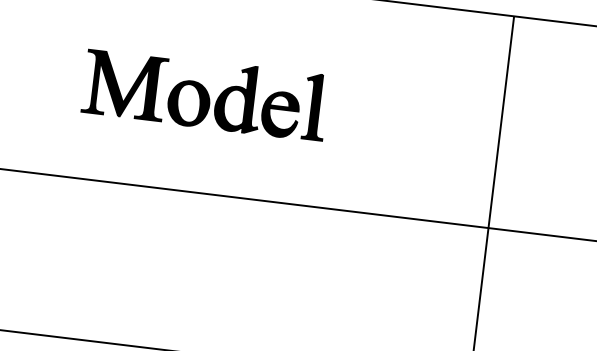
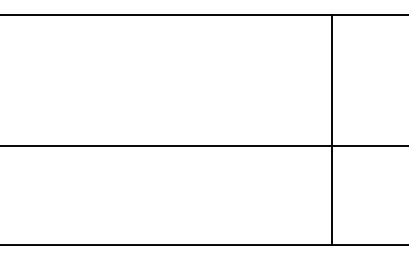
part: (204, 94) -> (147, 85), removed

